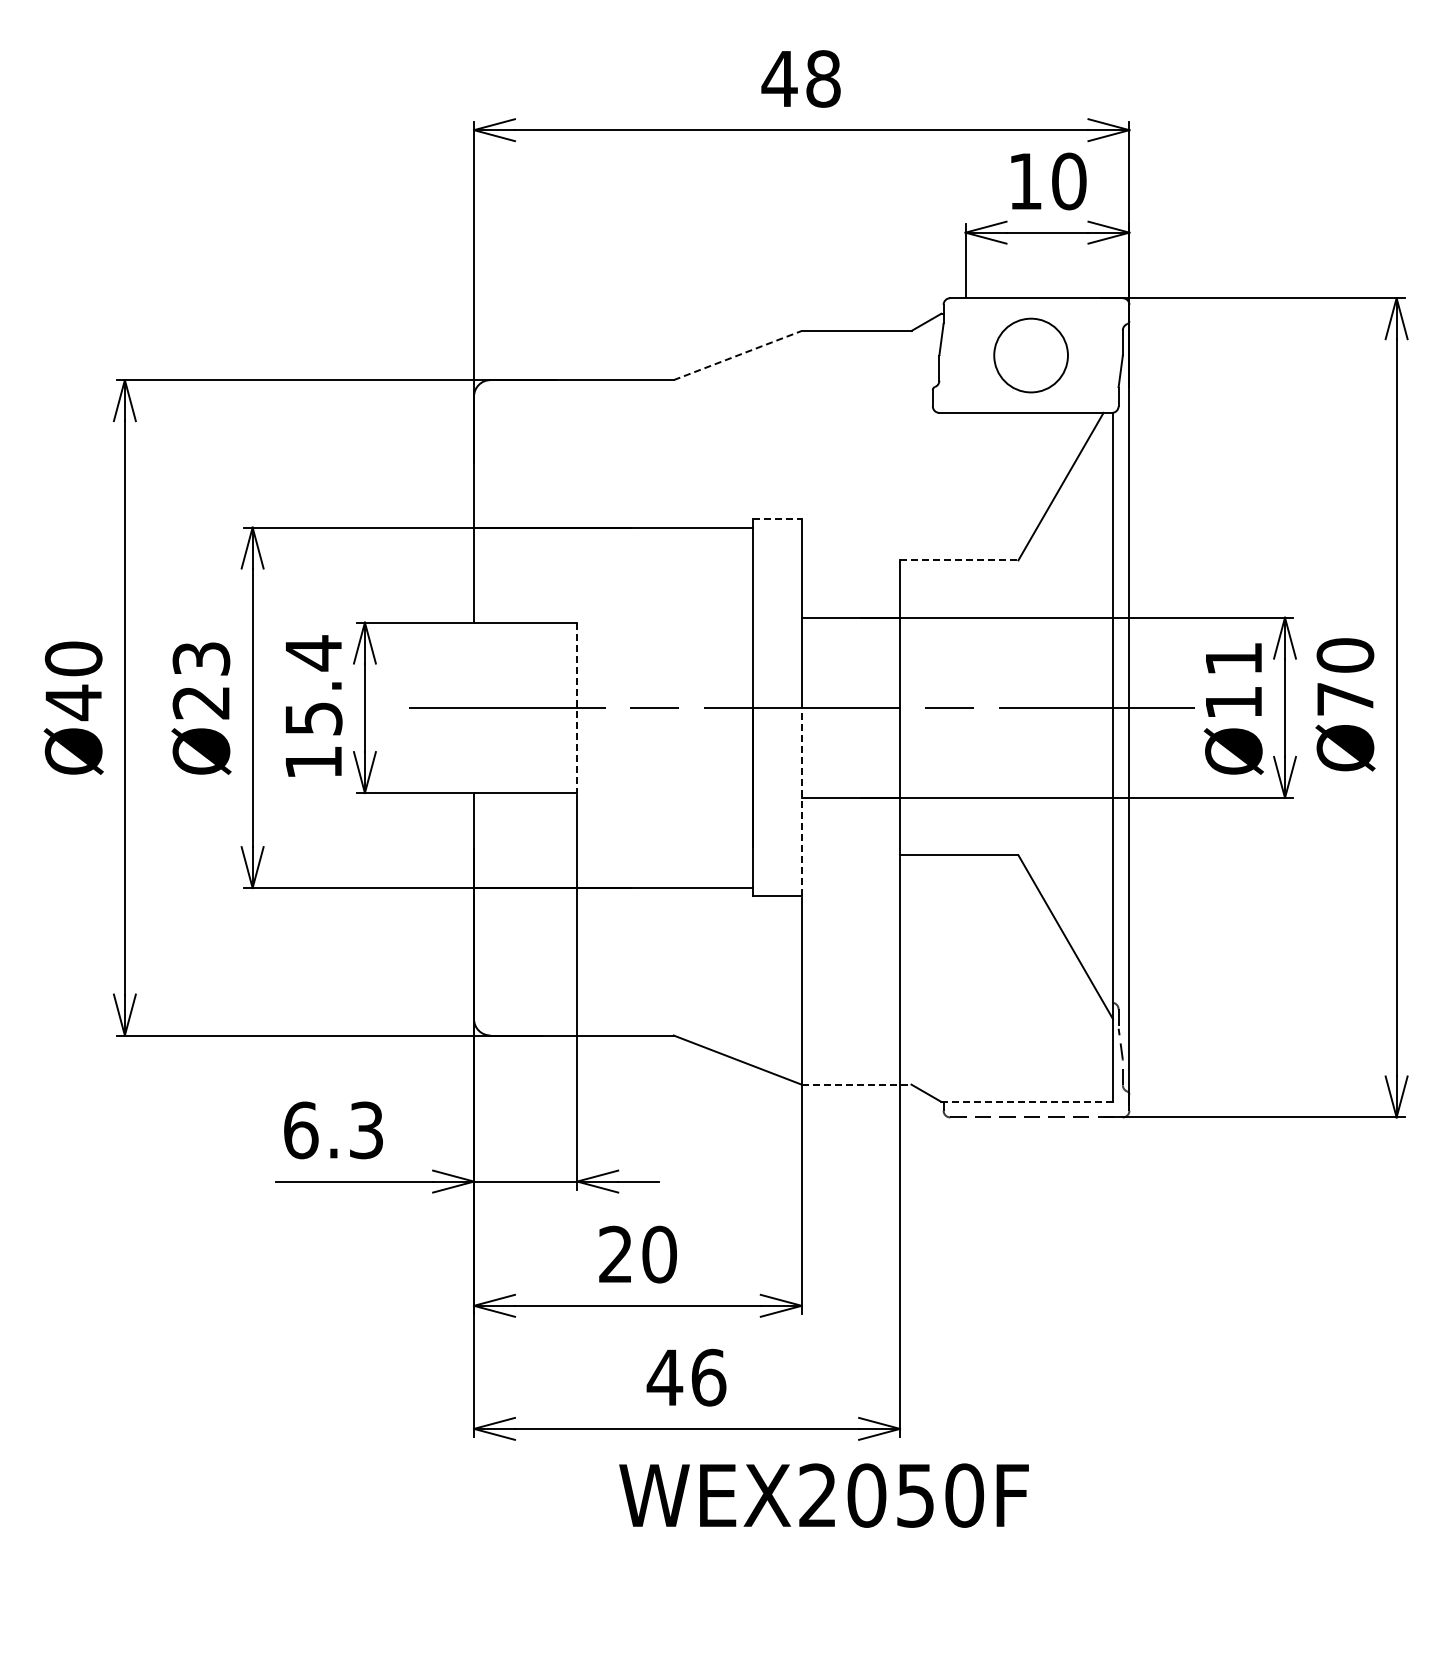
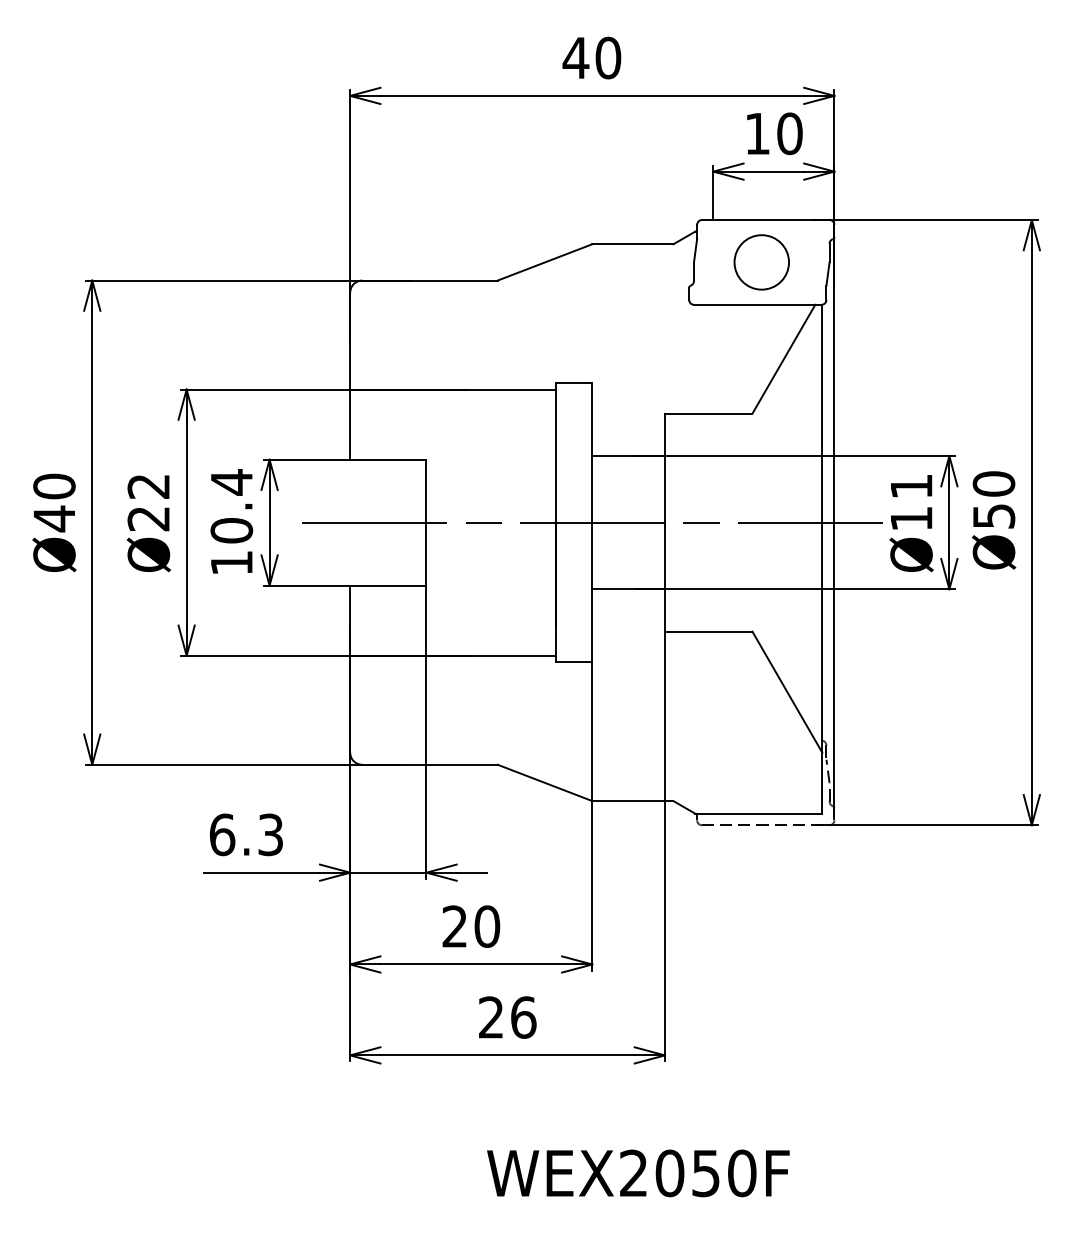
text: (823, 78) -> (608, 57), 48 -> 40
line: (737, 355) -> (544, 262), dashed -> solid
line: (777, 519) -> (574, 383), dashed -> solid
line: (959, 560) -> (708, 413), dashed -> solid
text: (201, 658) -> (148, 486), Ø23 -> Ø22
text: (1345, 699) -> (994, 516), Ø70 -> Ø50
line: (577, 708) -> (426, 523), dashed -> solid
text: (313, 718) -> (231, 530), 15.4 -> 10.4
line: (801, 801) -> (592, 591), dashed -> solid
line: (856, 1084) -> (632, 800), dashed -> solid
line: (1027, 1101) -> (759, 813), dashed -> solid
text: (664, 1376) -> (490, 1016), 46 -> 26
text: (823, 1495) -> (637, 1173), moved

